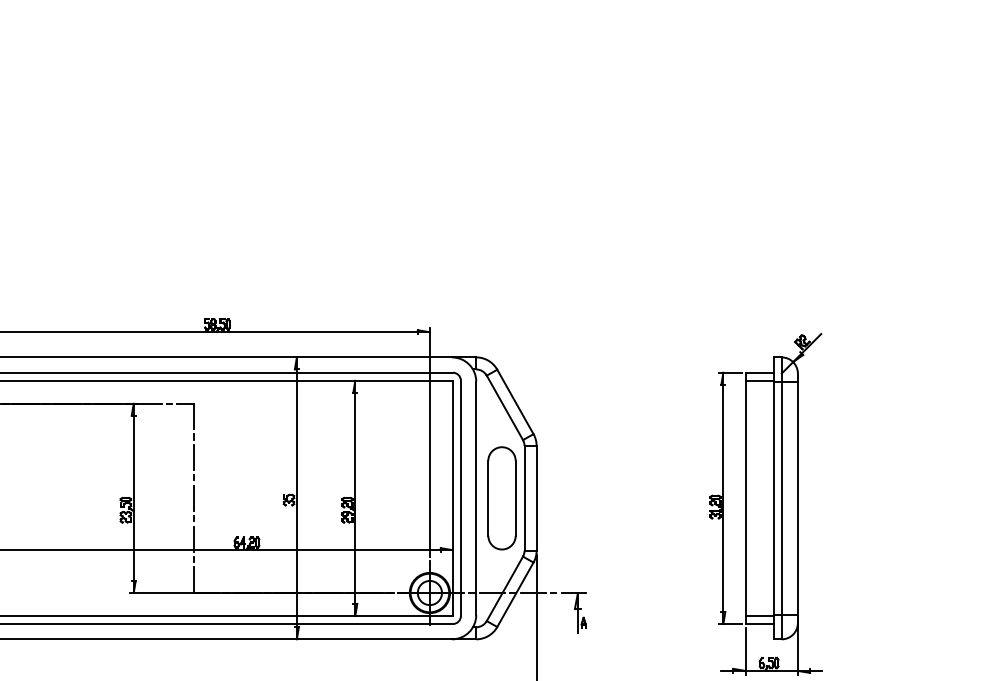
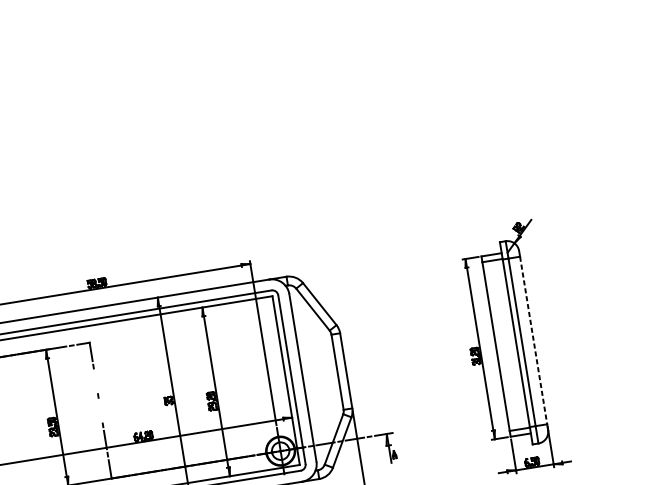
line: (194, 457) -> (96, 381), removed
line: (194, 498) -> (100, 410), removed
part: (501, 498) -> (321, 375), removed
line: (797, 498) -> (533, 340), solid -> dashed

